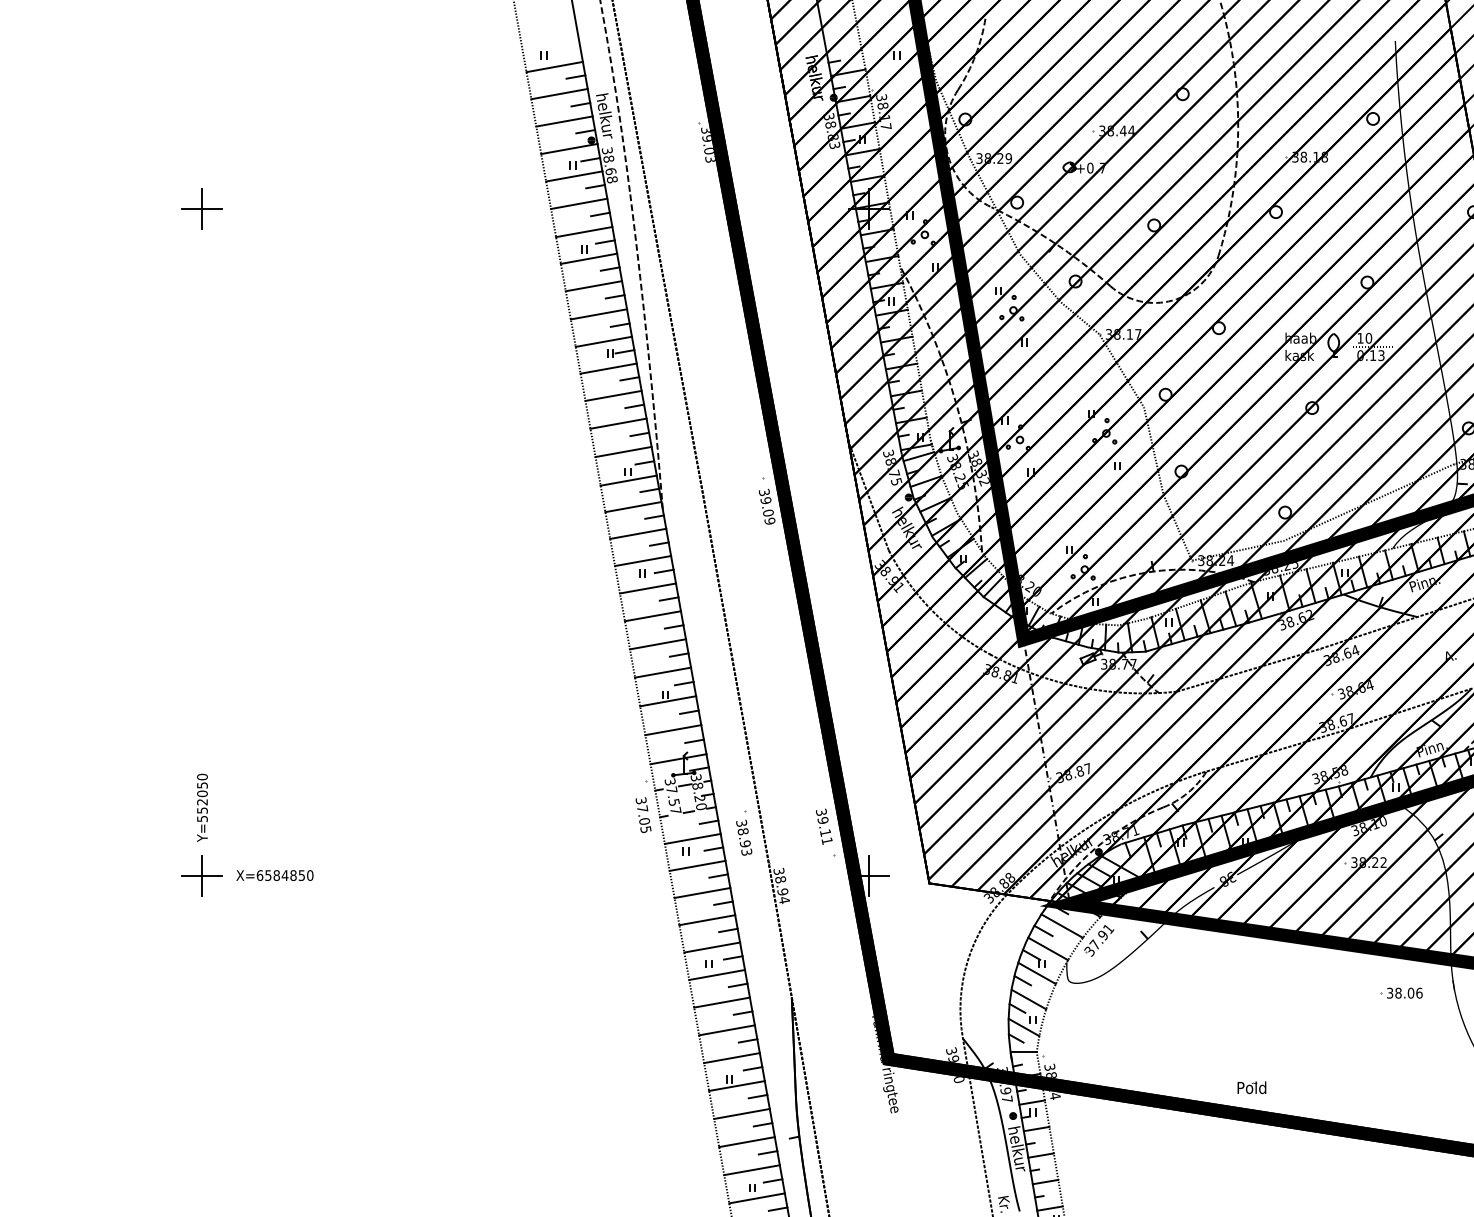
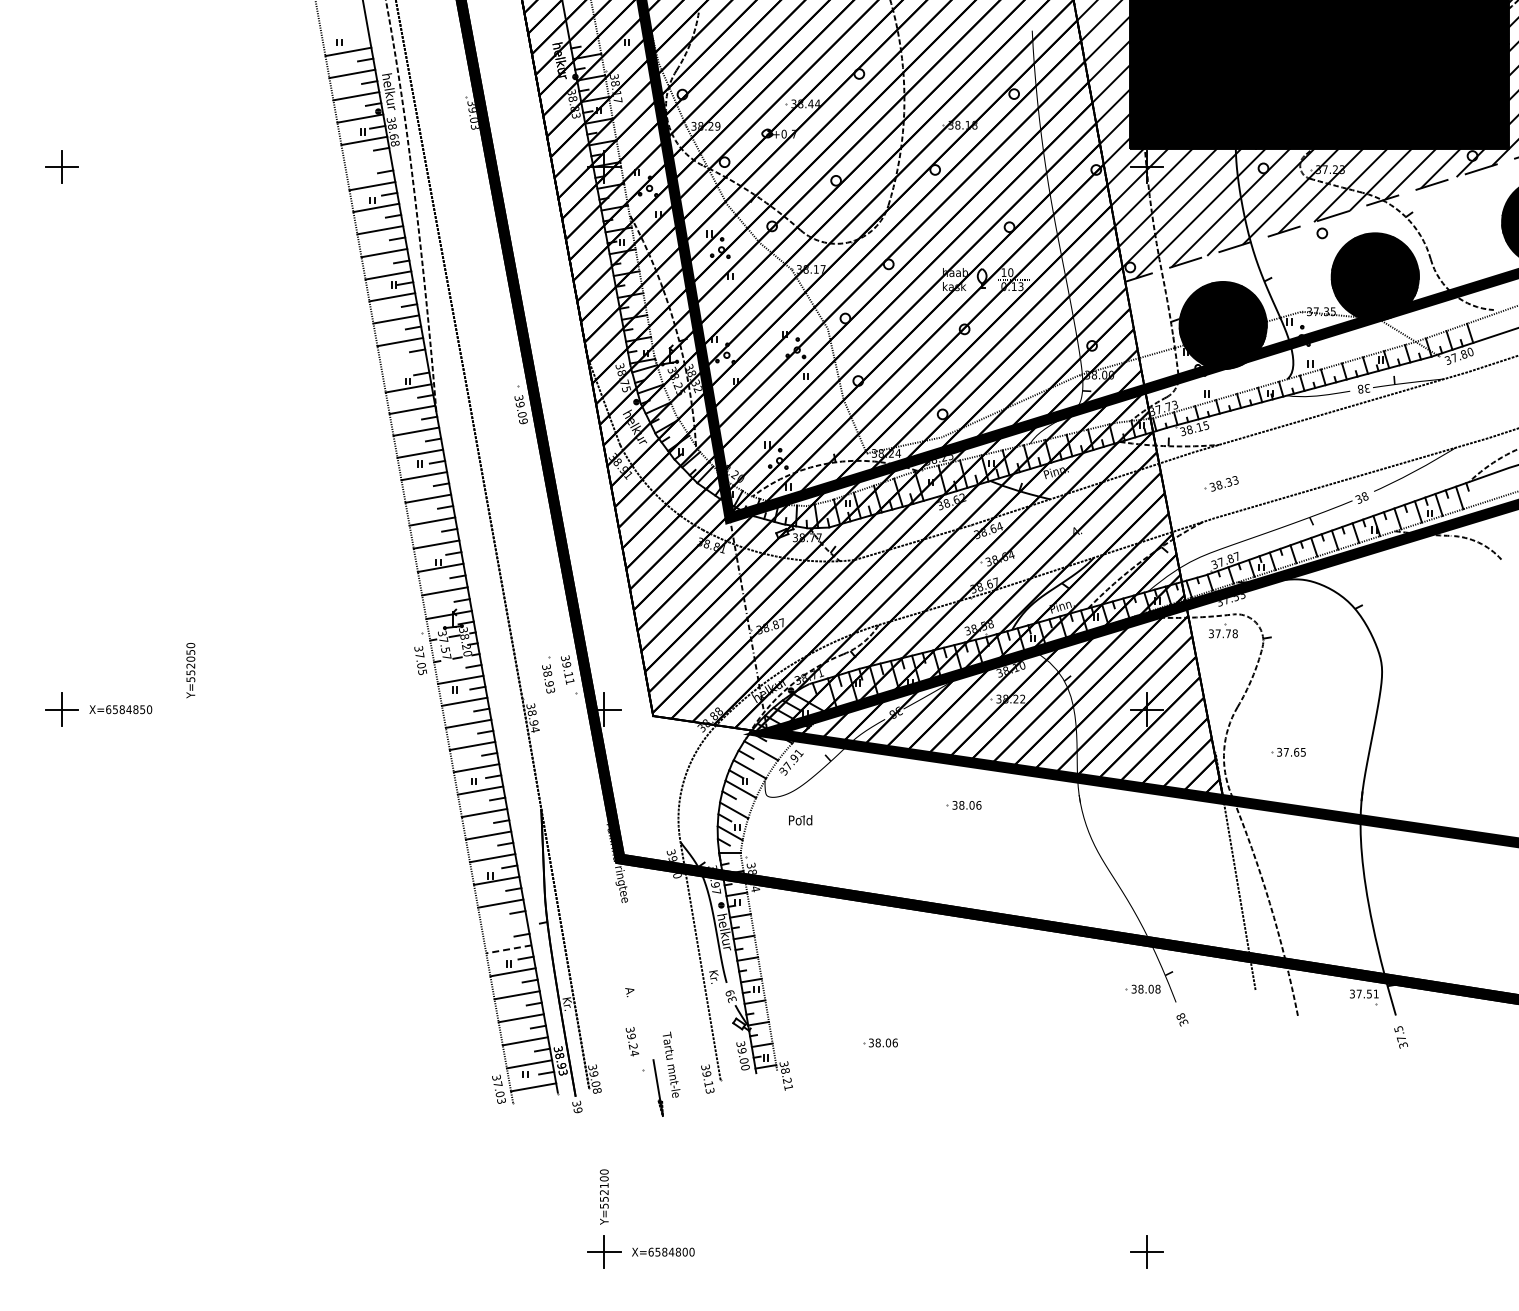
line: (579, 204) -> (368, 163), removed
line: (623, 451) -> (404, 364), removed
text: (202, 807) -> (190, 670), moved
part: (744, 832) -> (548, 674), moved
part: (1400, 993) -> (963, 805), moved
text: (1251, 1087) -> (800, 820), moved
line: (746, 1142) -> (504, 926), removed
line: (751, 1170) -> (508, 949), solid -> dashed

